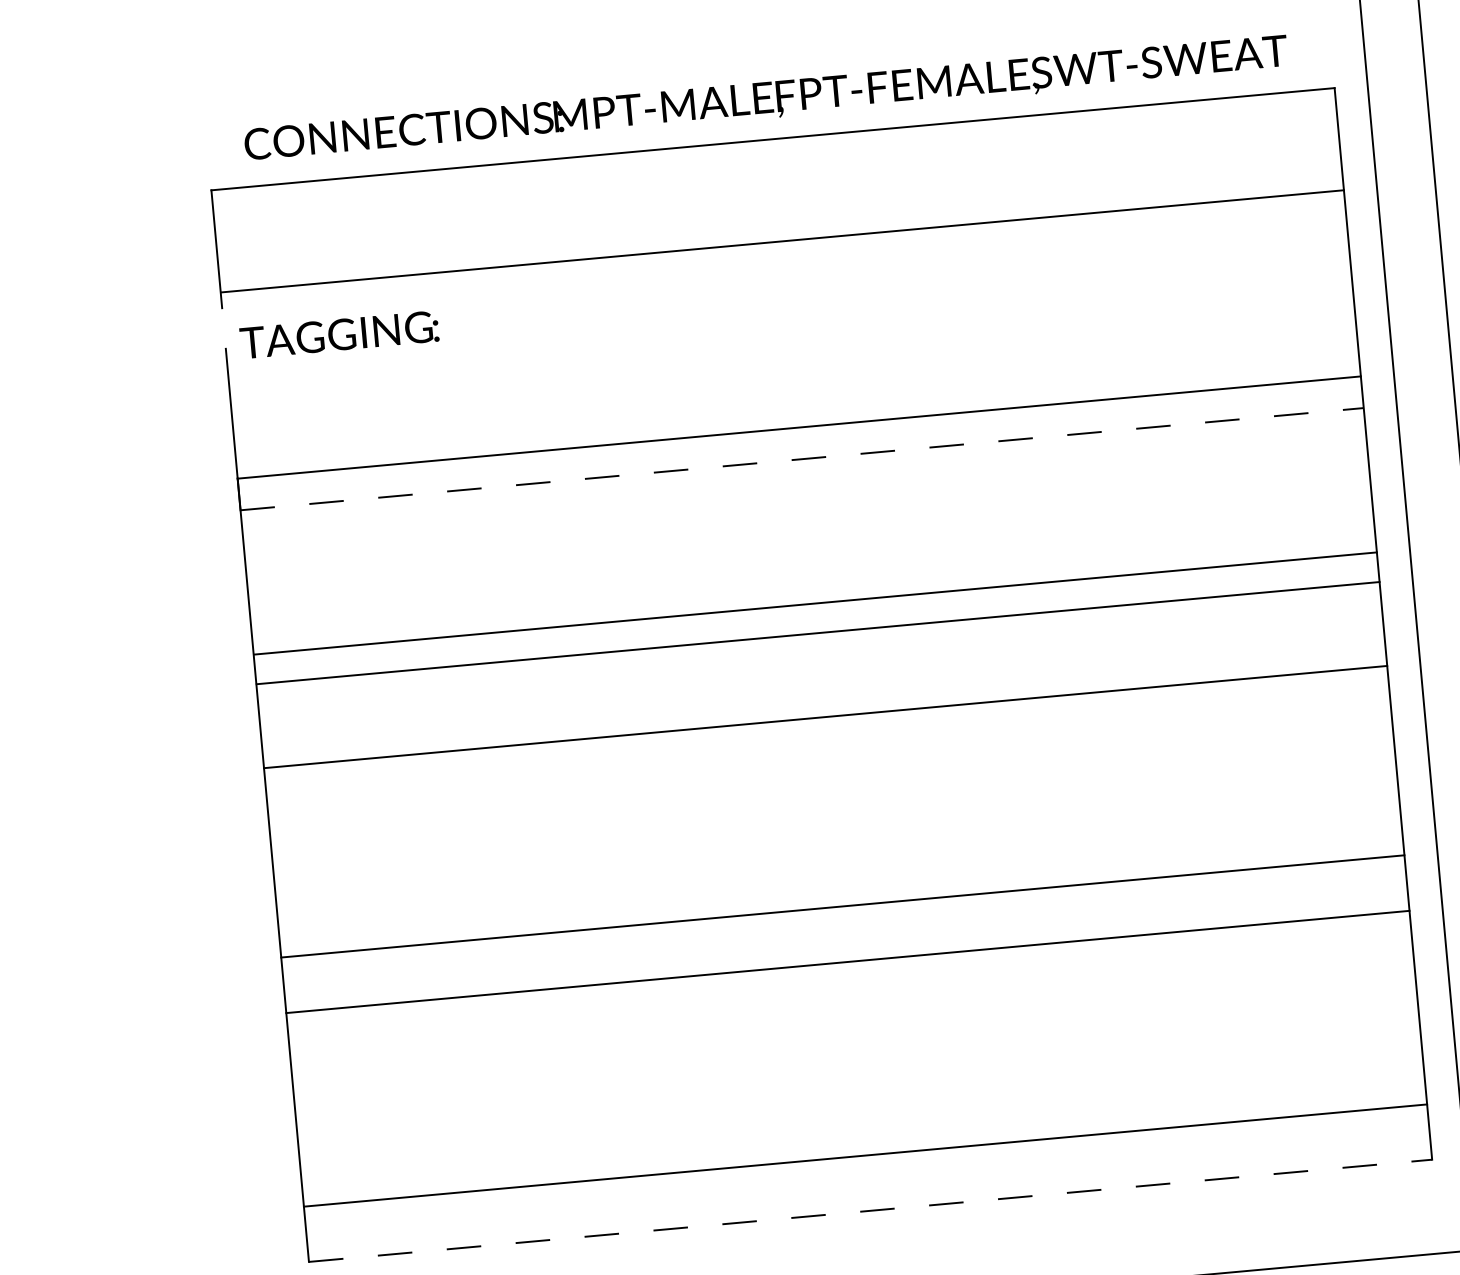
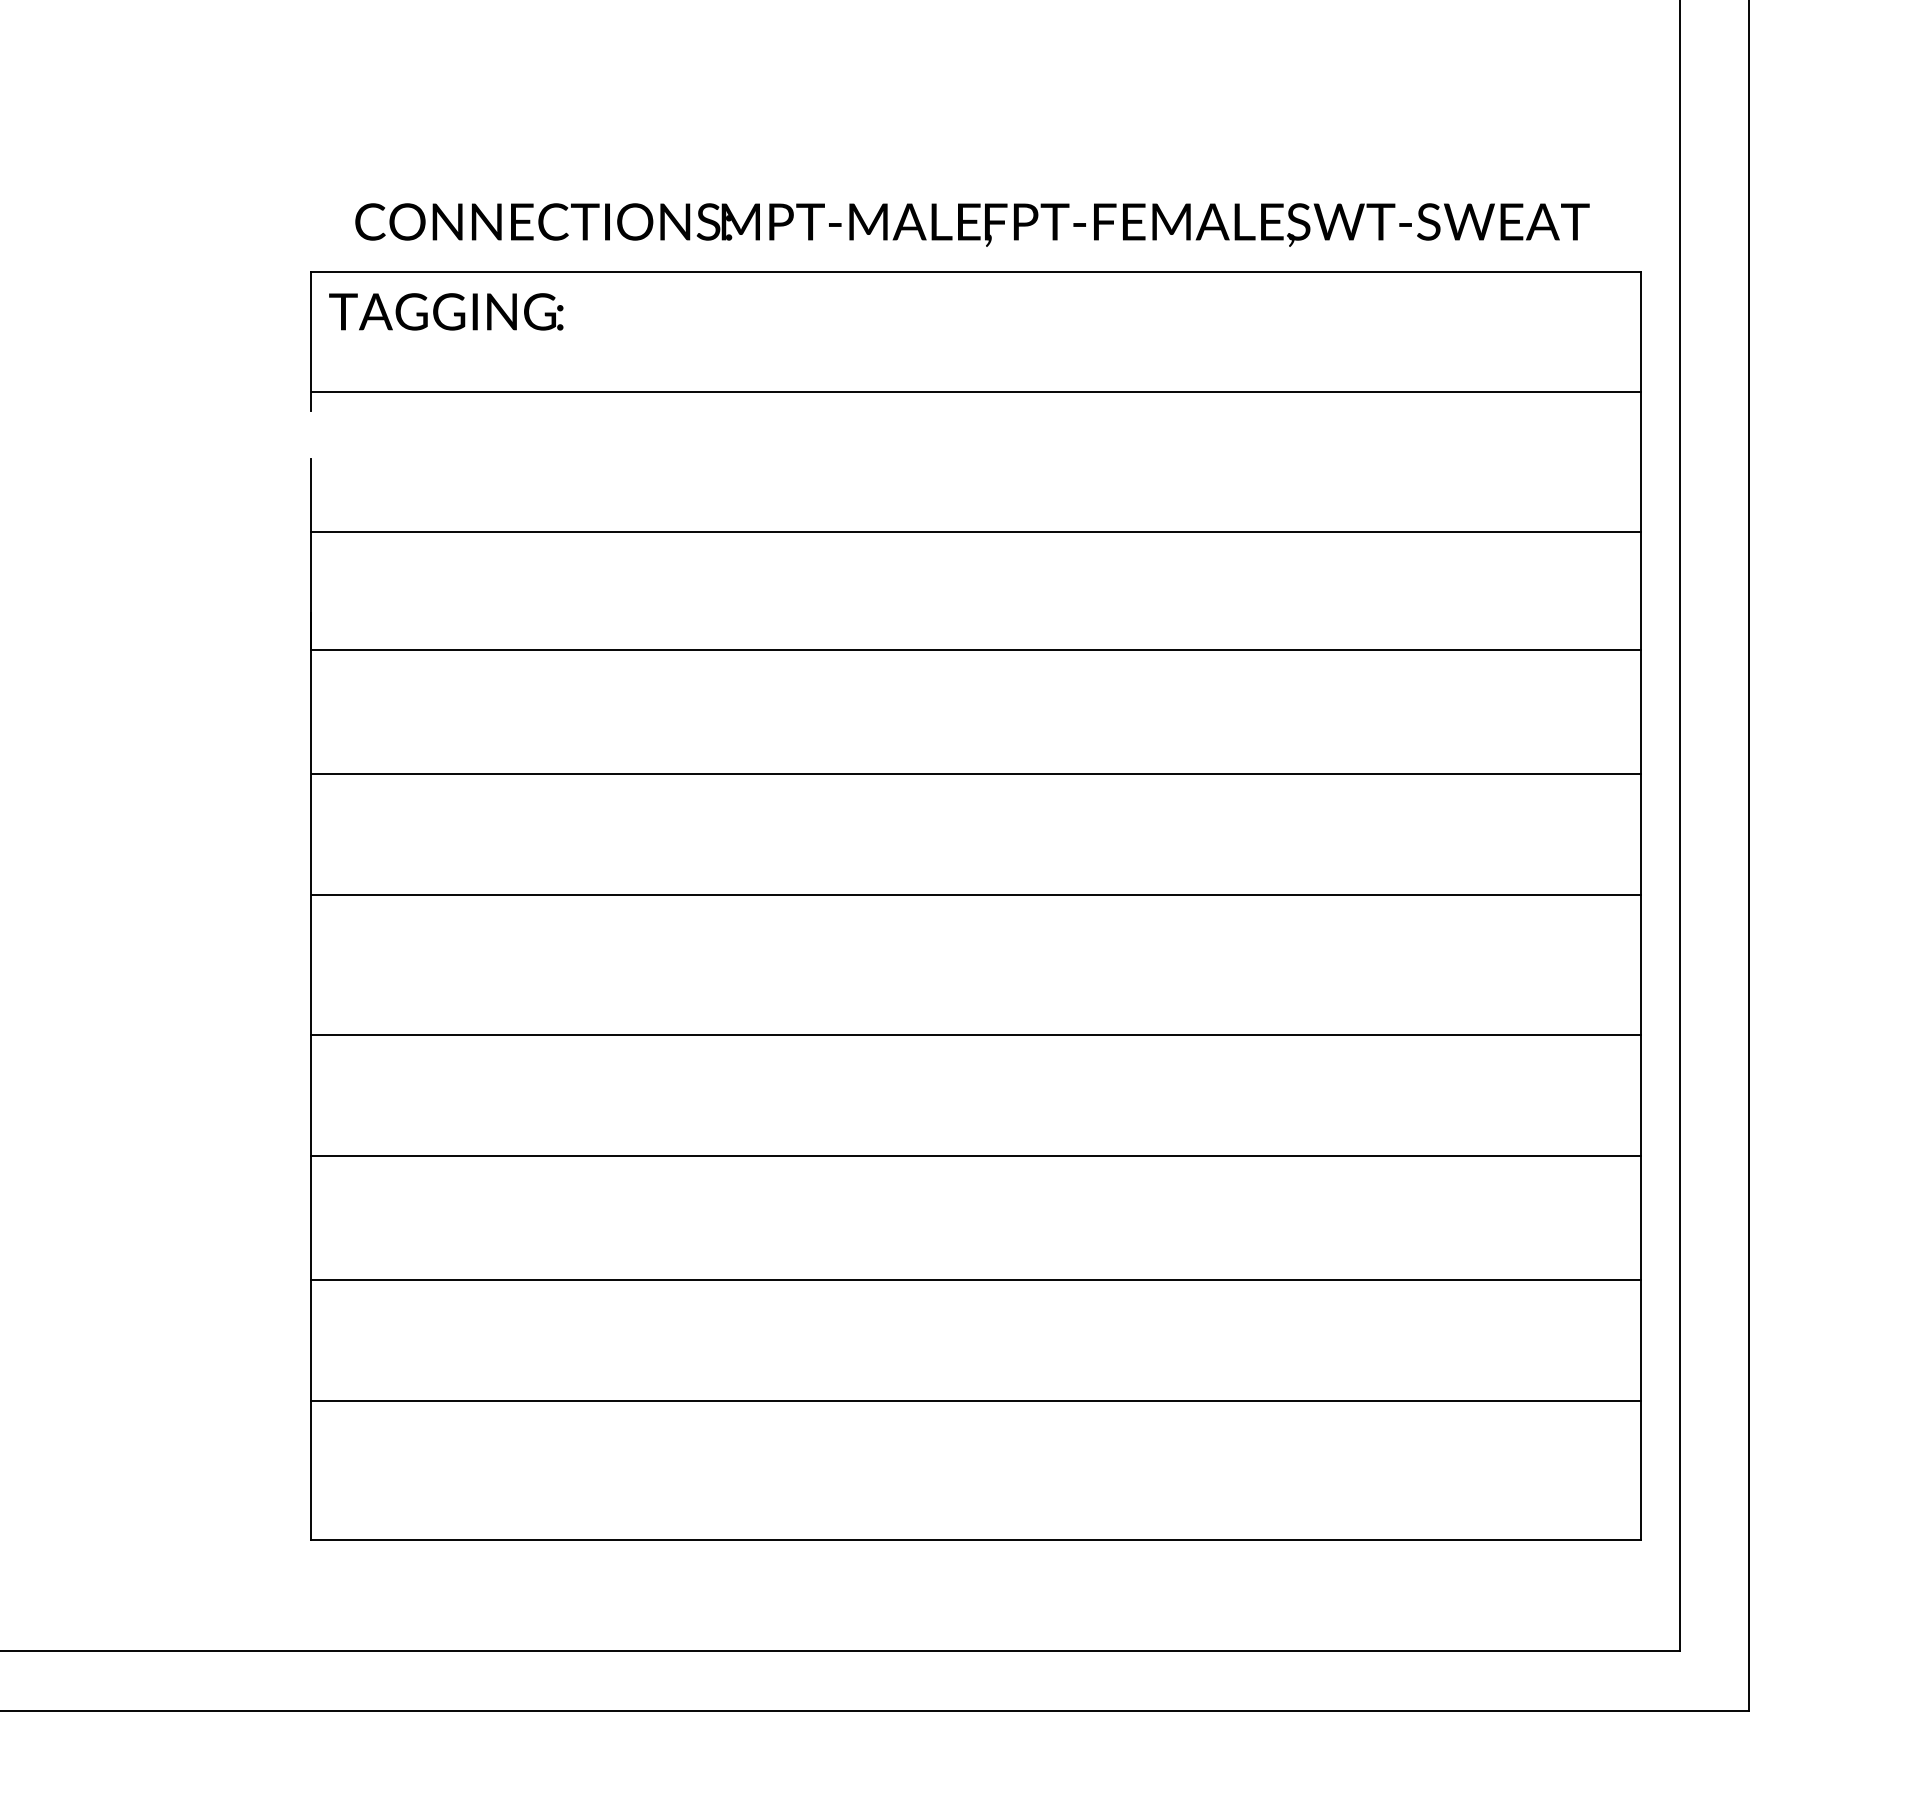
text: (339, 334) -> (446, 311), moved
line: (799, 427) -> (976, 531), moved
line: (802, 459) -> (976, 650), dashed -> solid
line: (815, 603) -> (976, 895), moved
line: (818, 633) -> (976, 774), moved
line: (825, 716) -> (976, 1034), moved
line: (843, 906) -> (976, 1279), moved
line: (848, 961) -> (976, 1155), moved
line: (865, 1155) -> (976, 1400), moved
line: (870, 1211) -> (976, 1540), dashed -> solid

